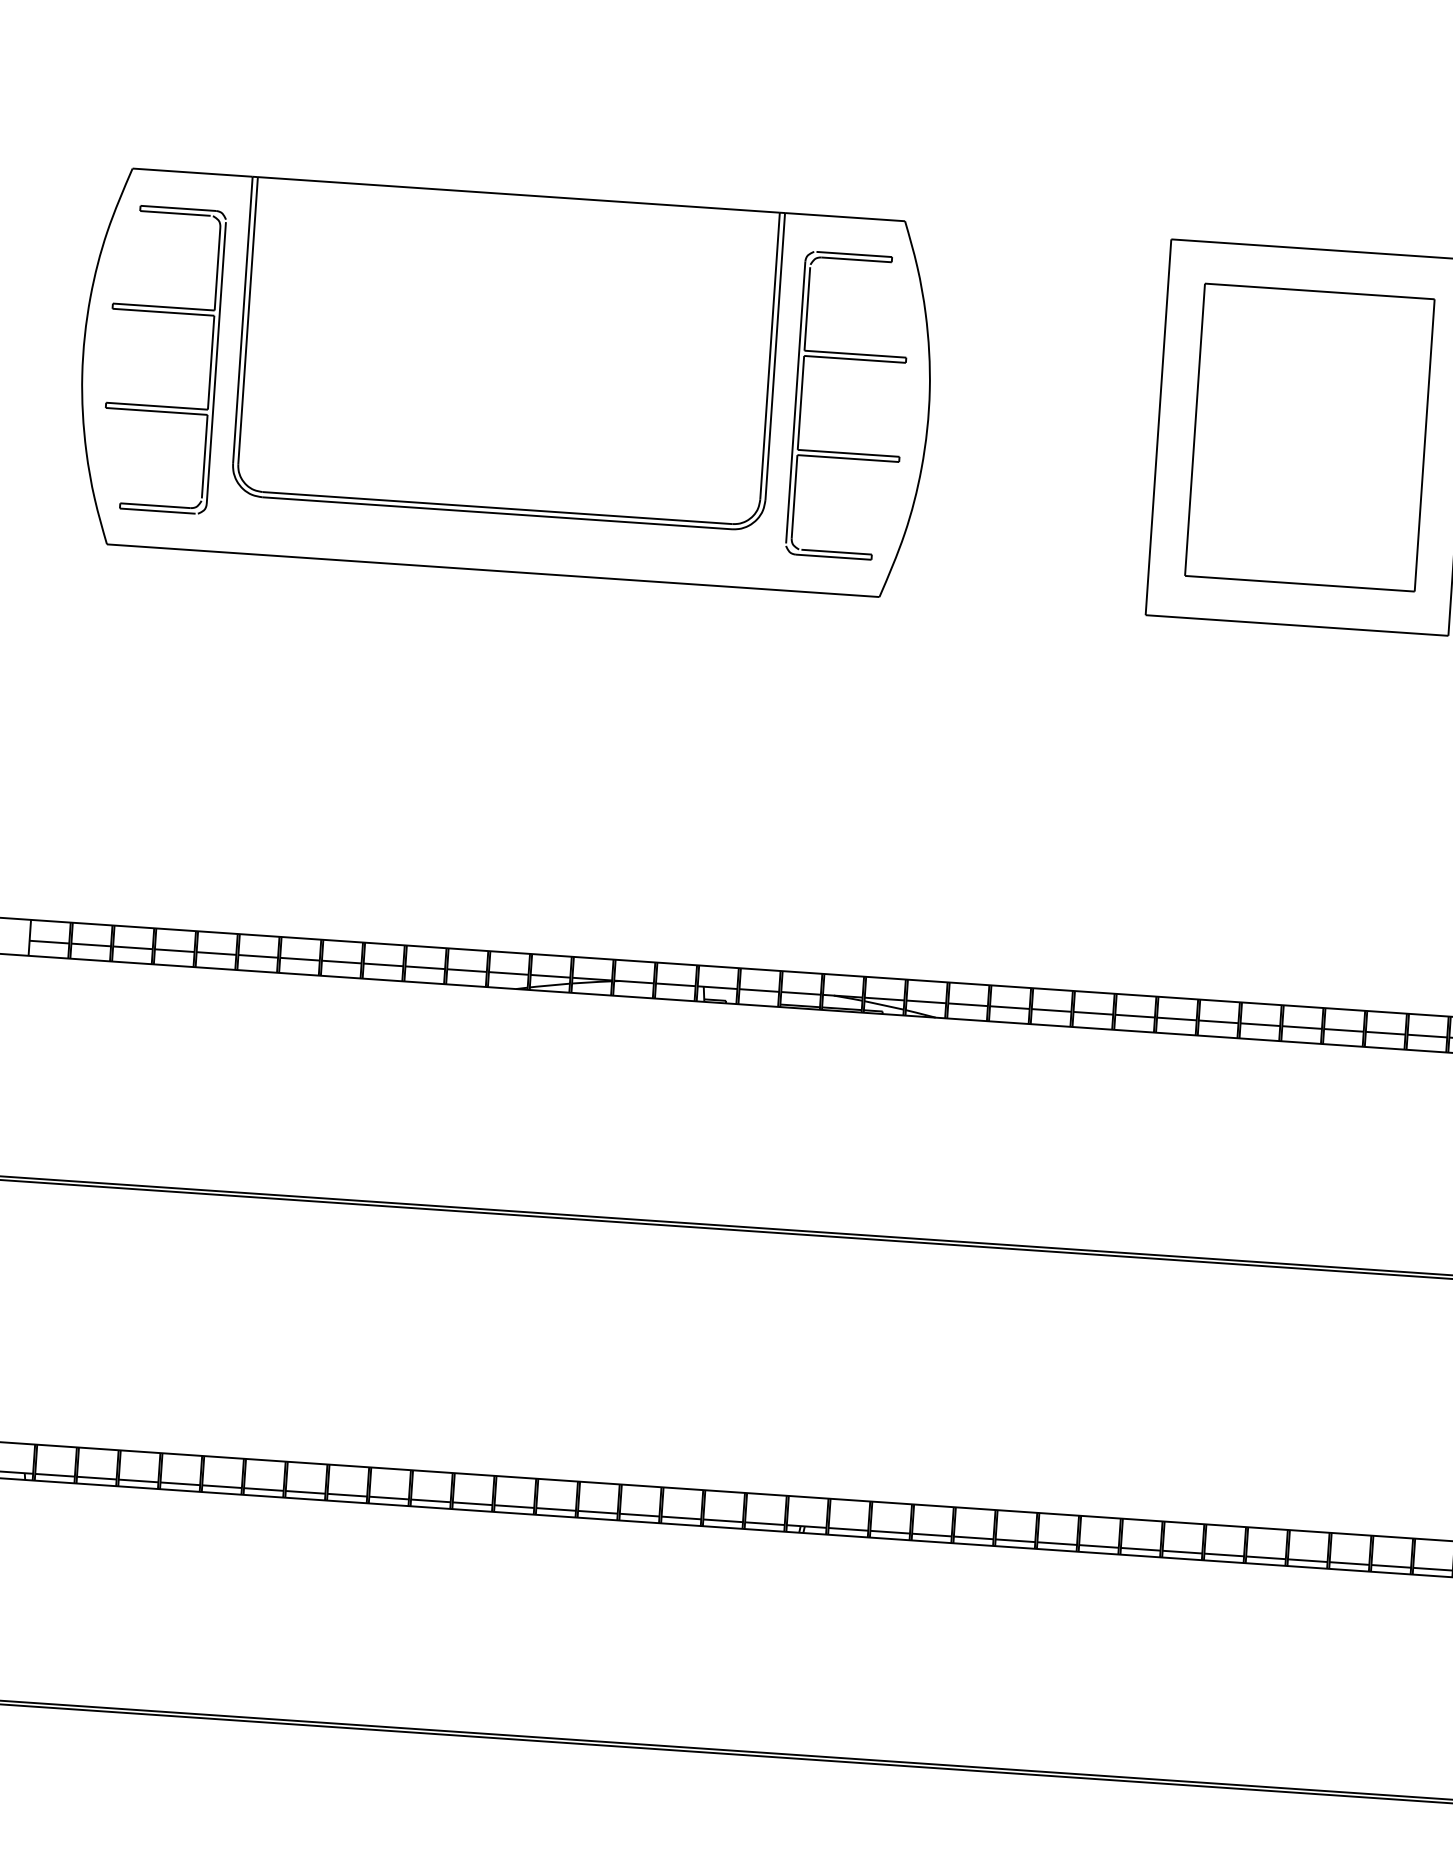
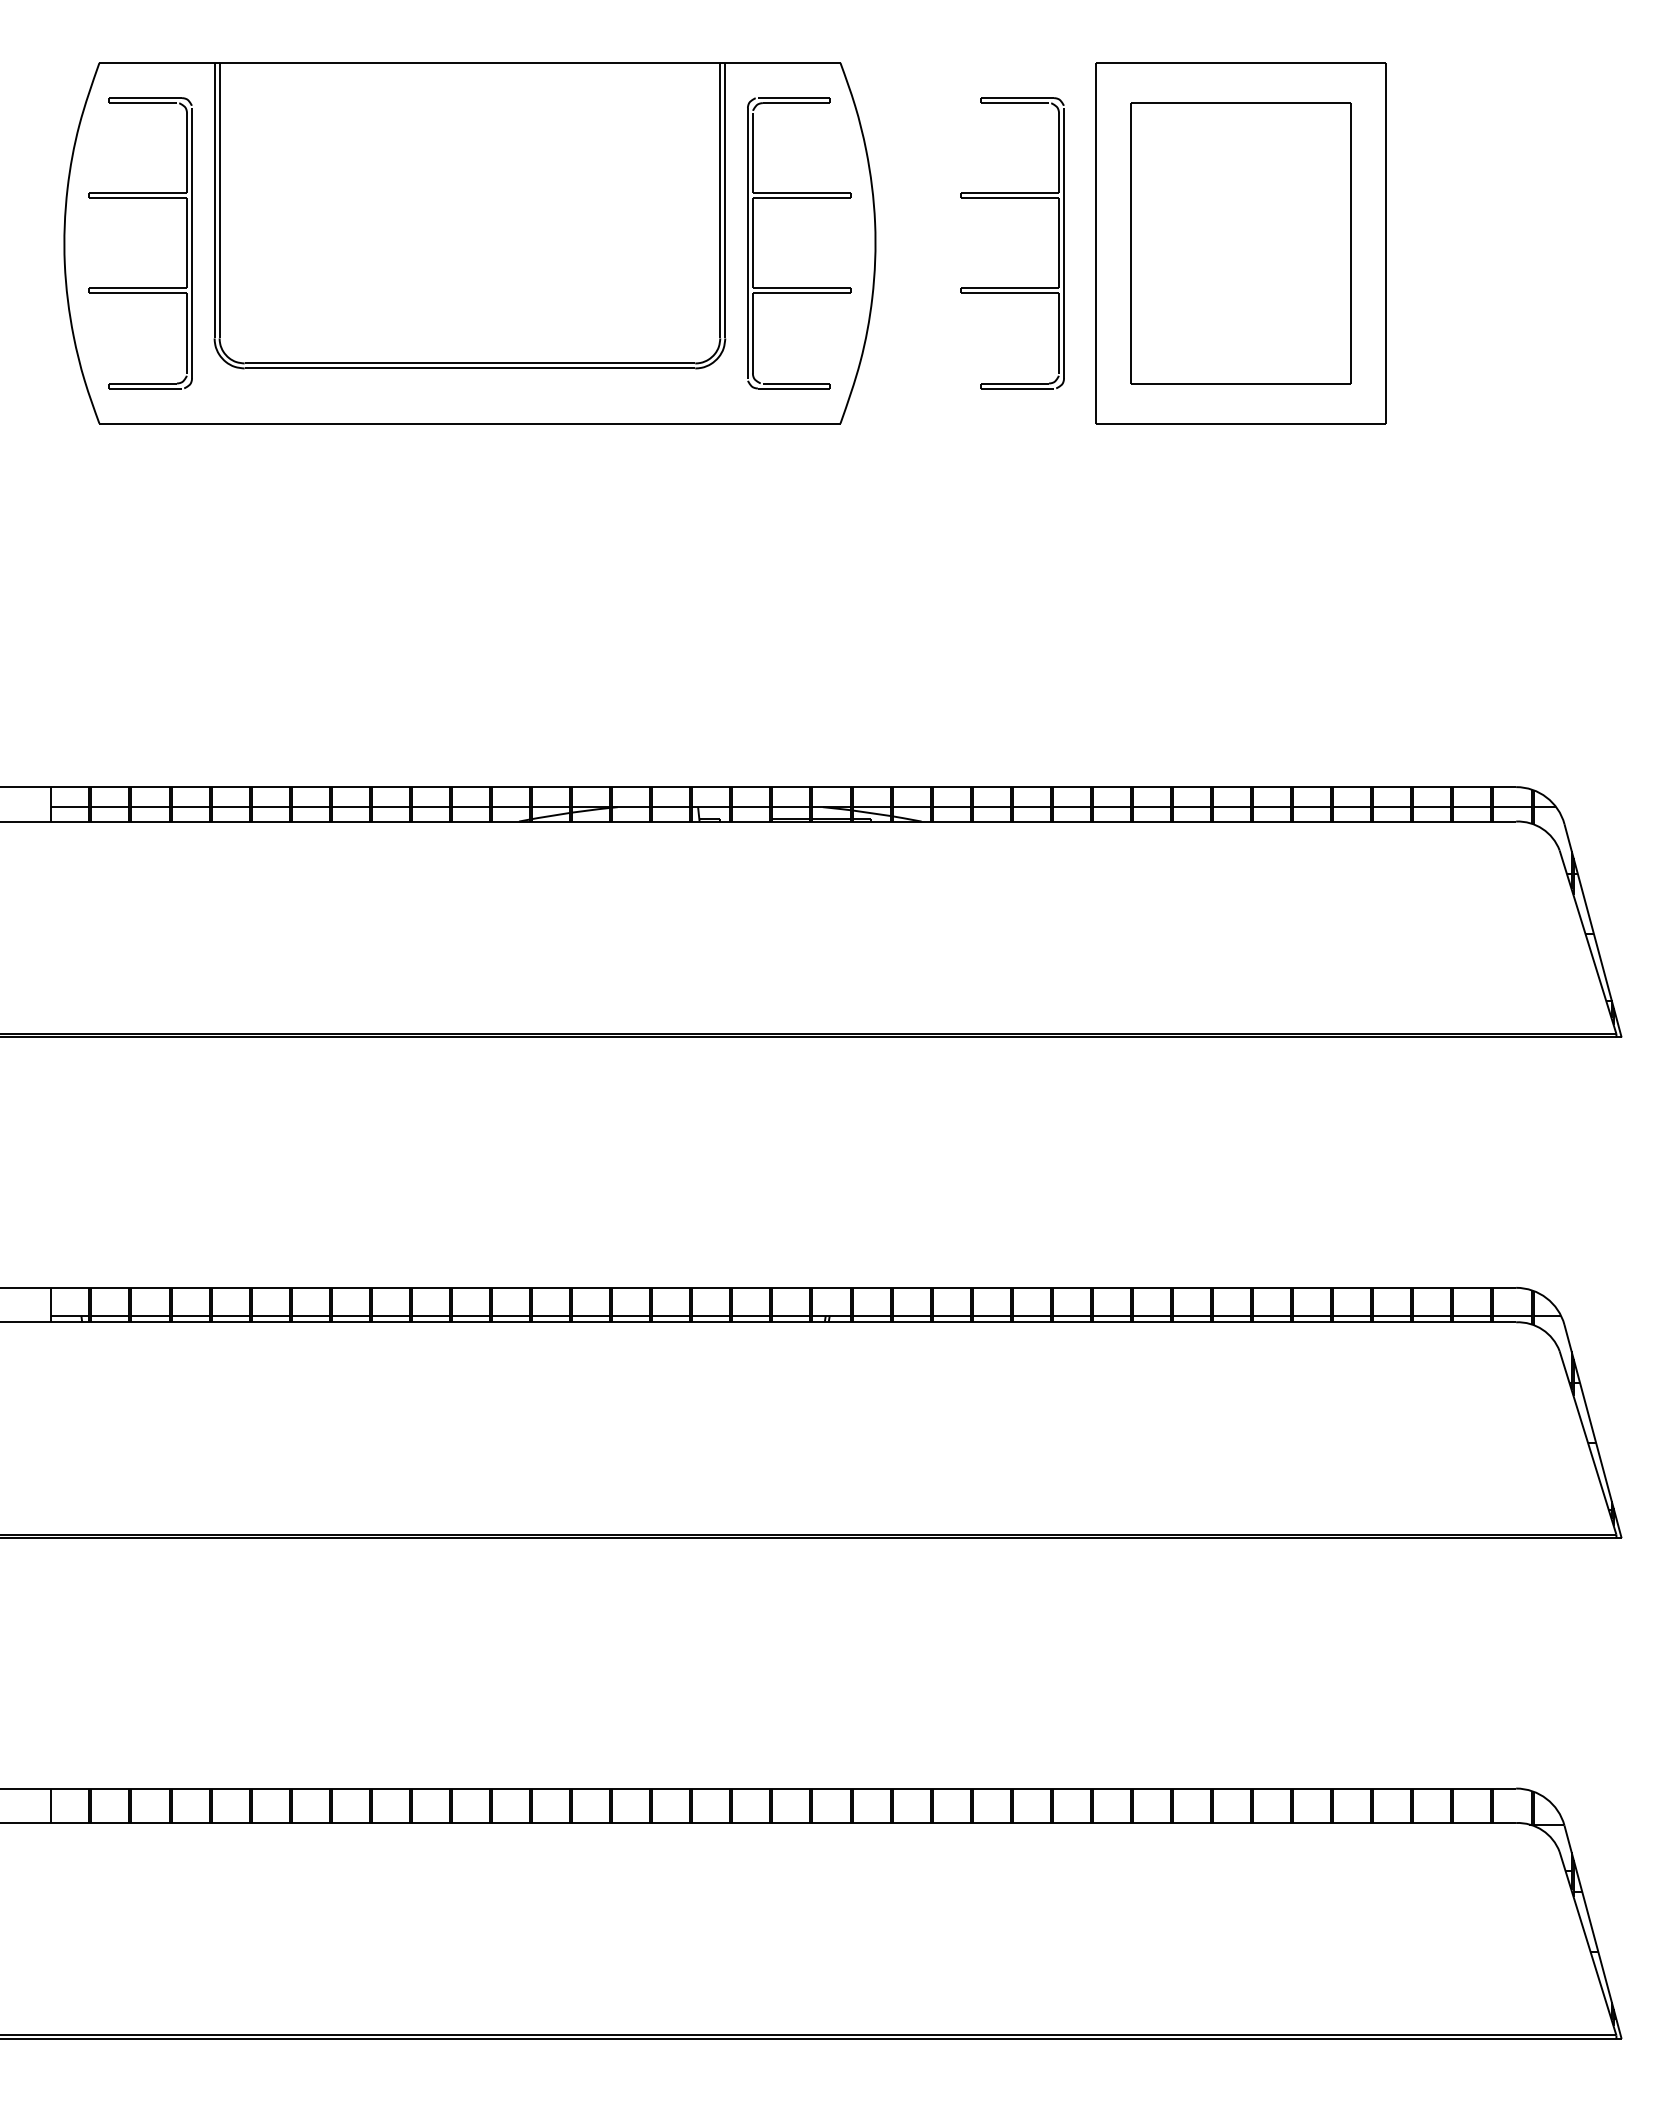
part: (1068, 467) -> (1012, 287), added

